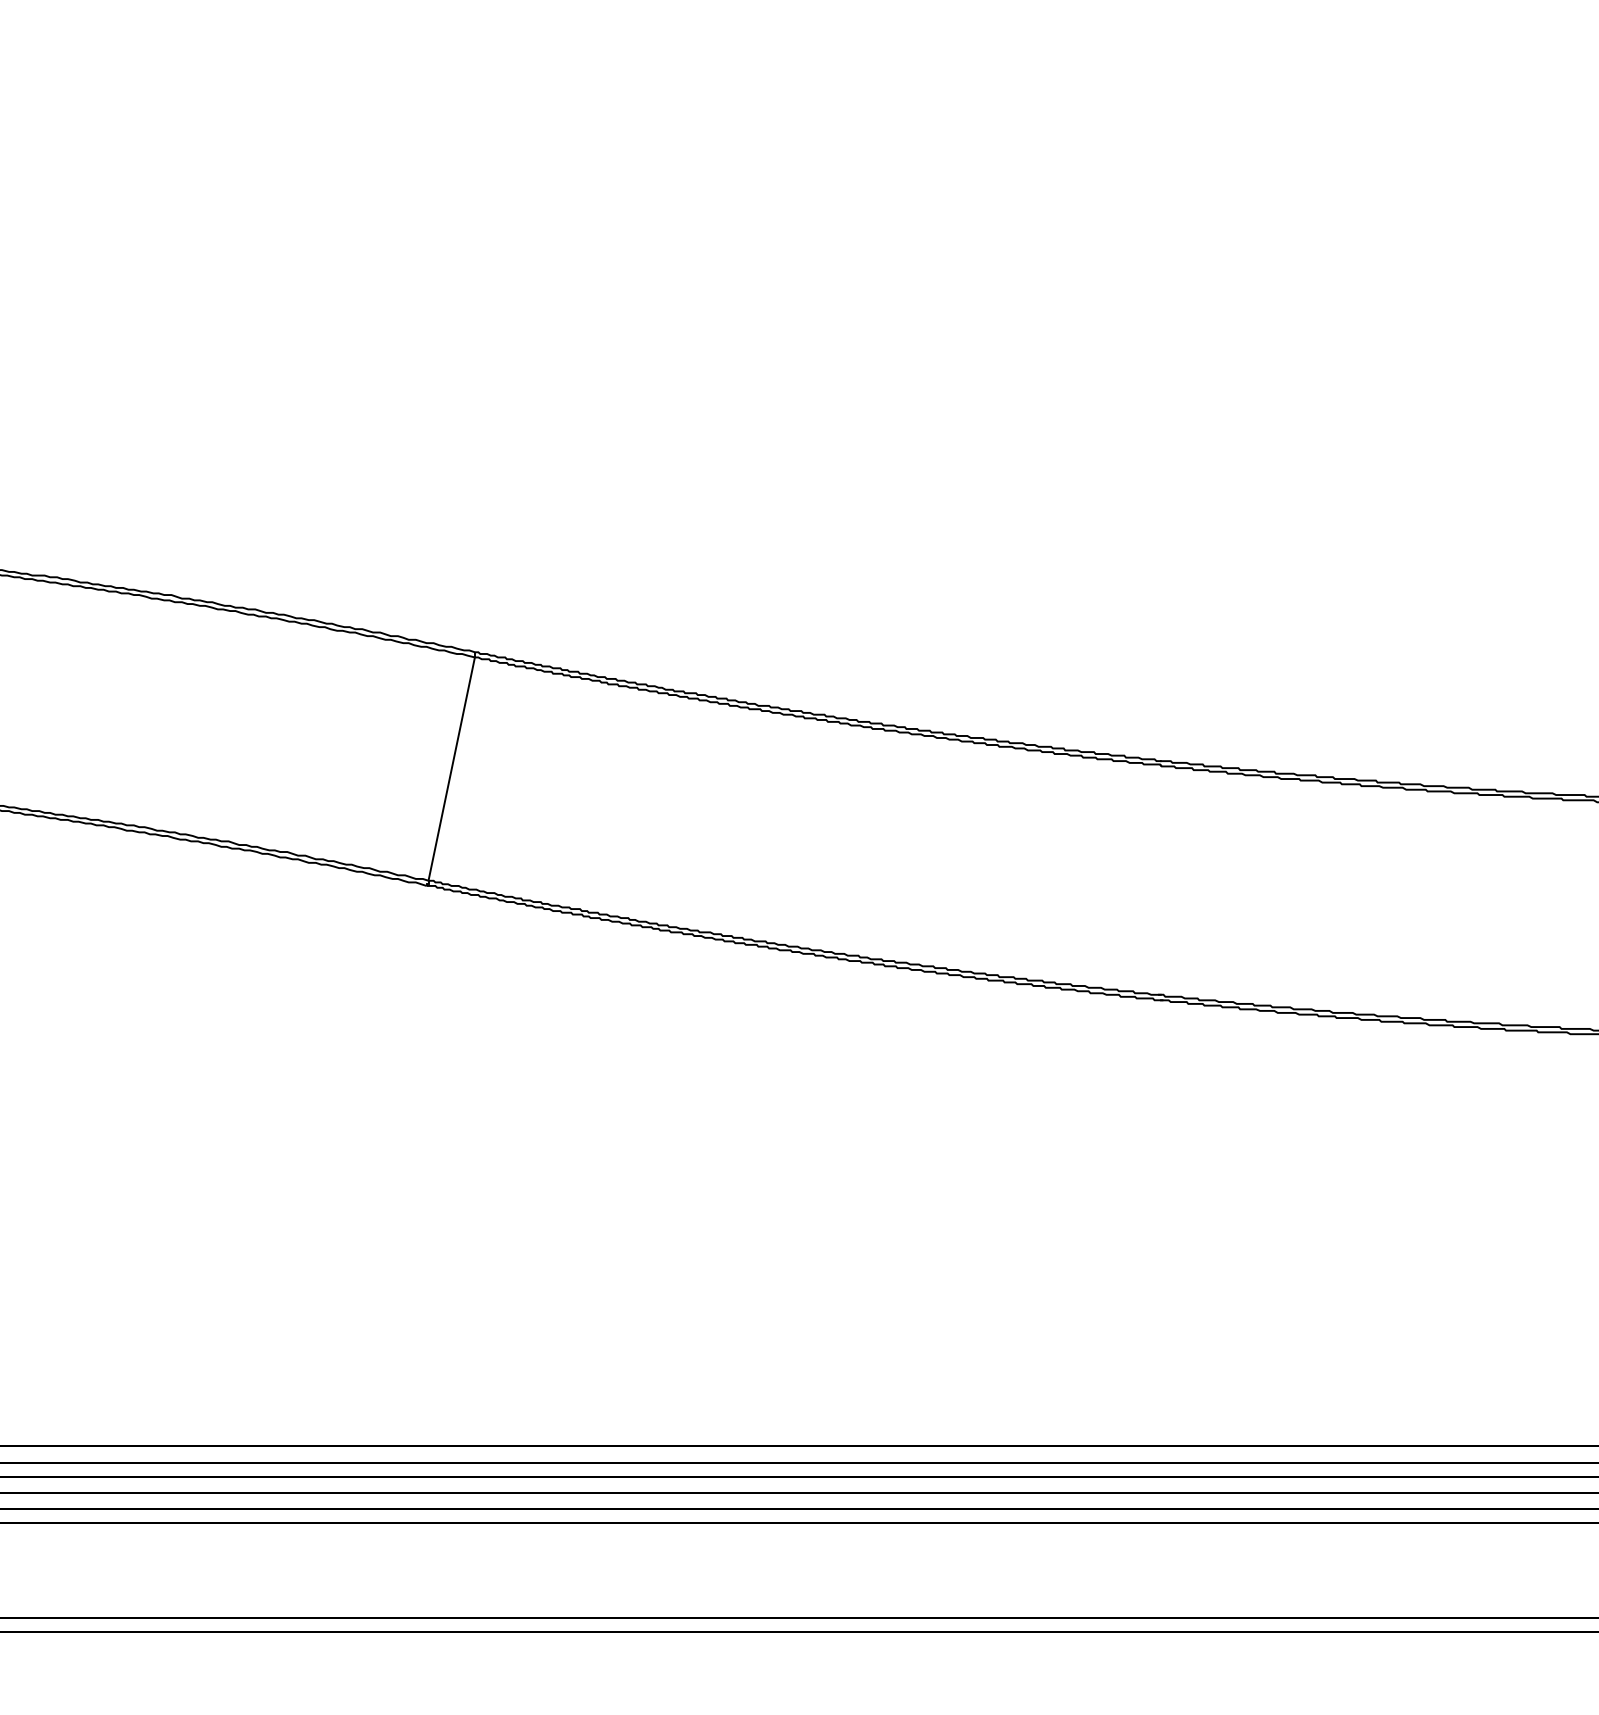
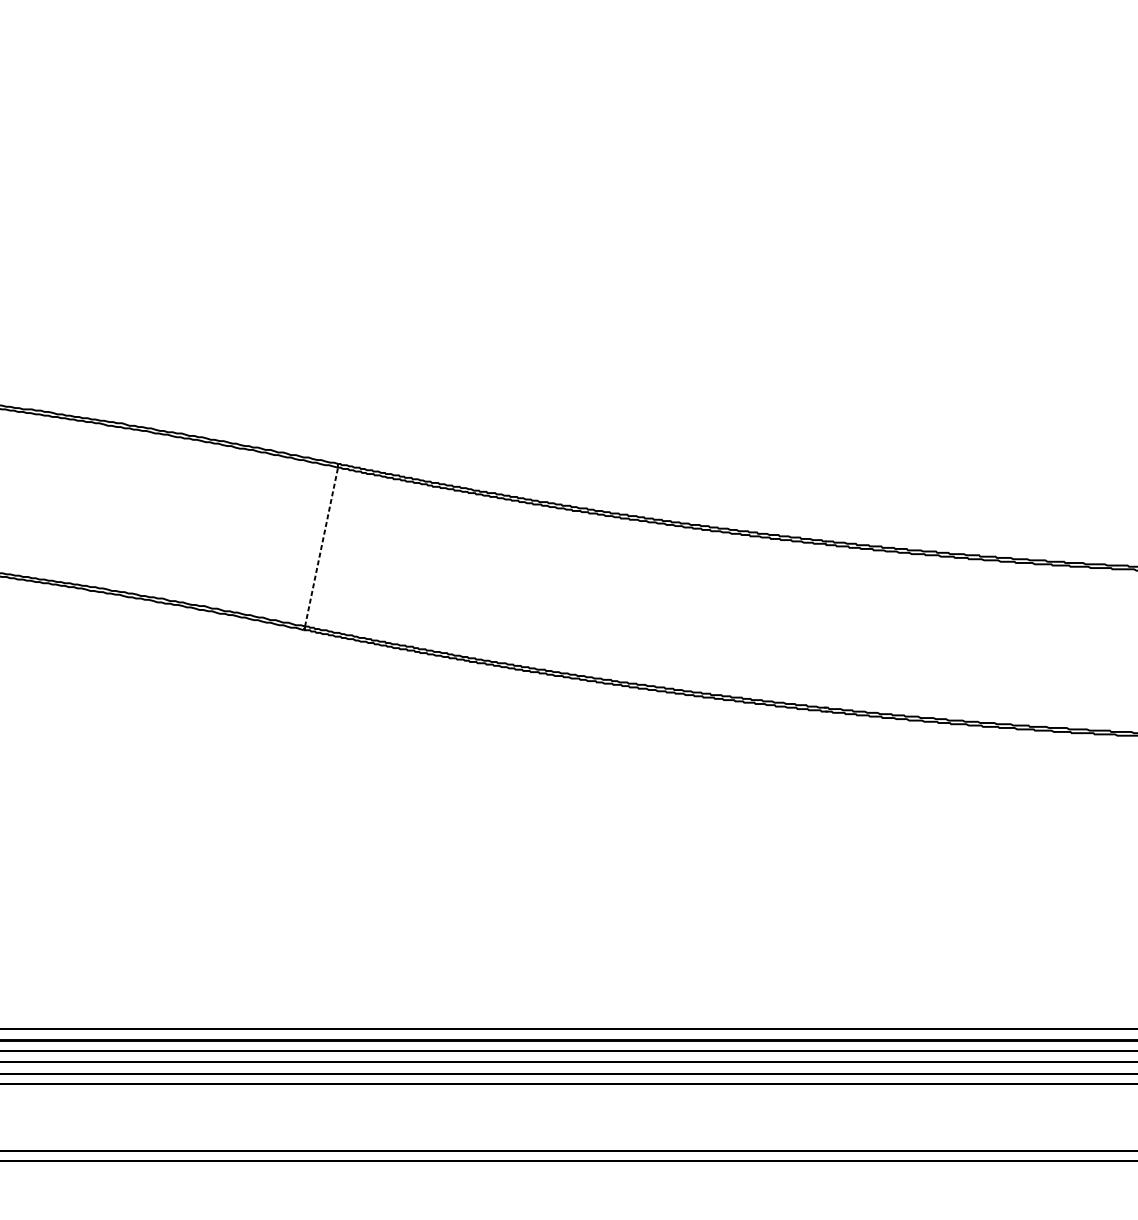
line: (451, 768) -> (321, 546), solid -> dashed

